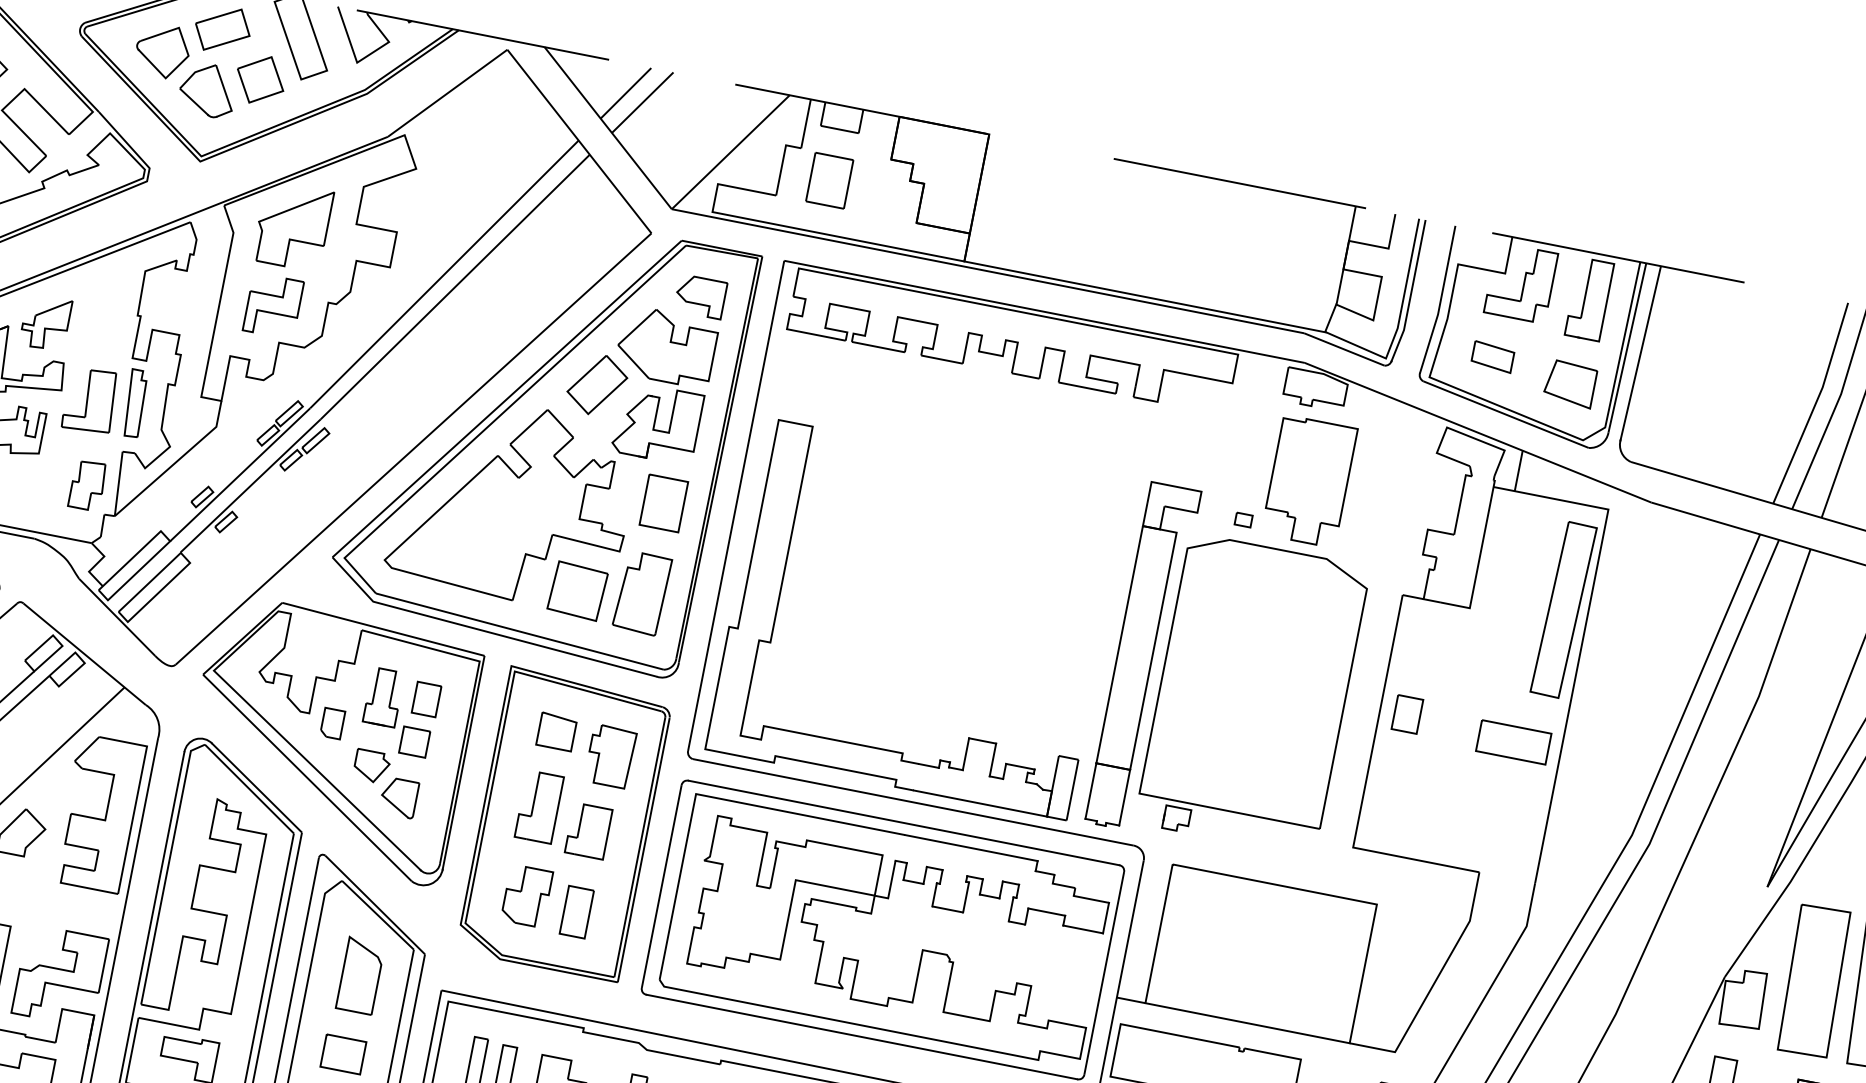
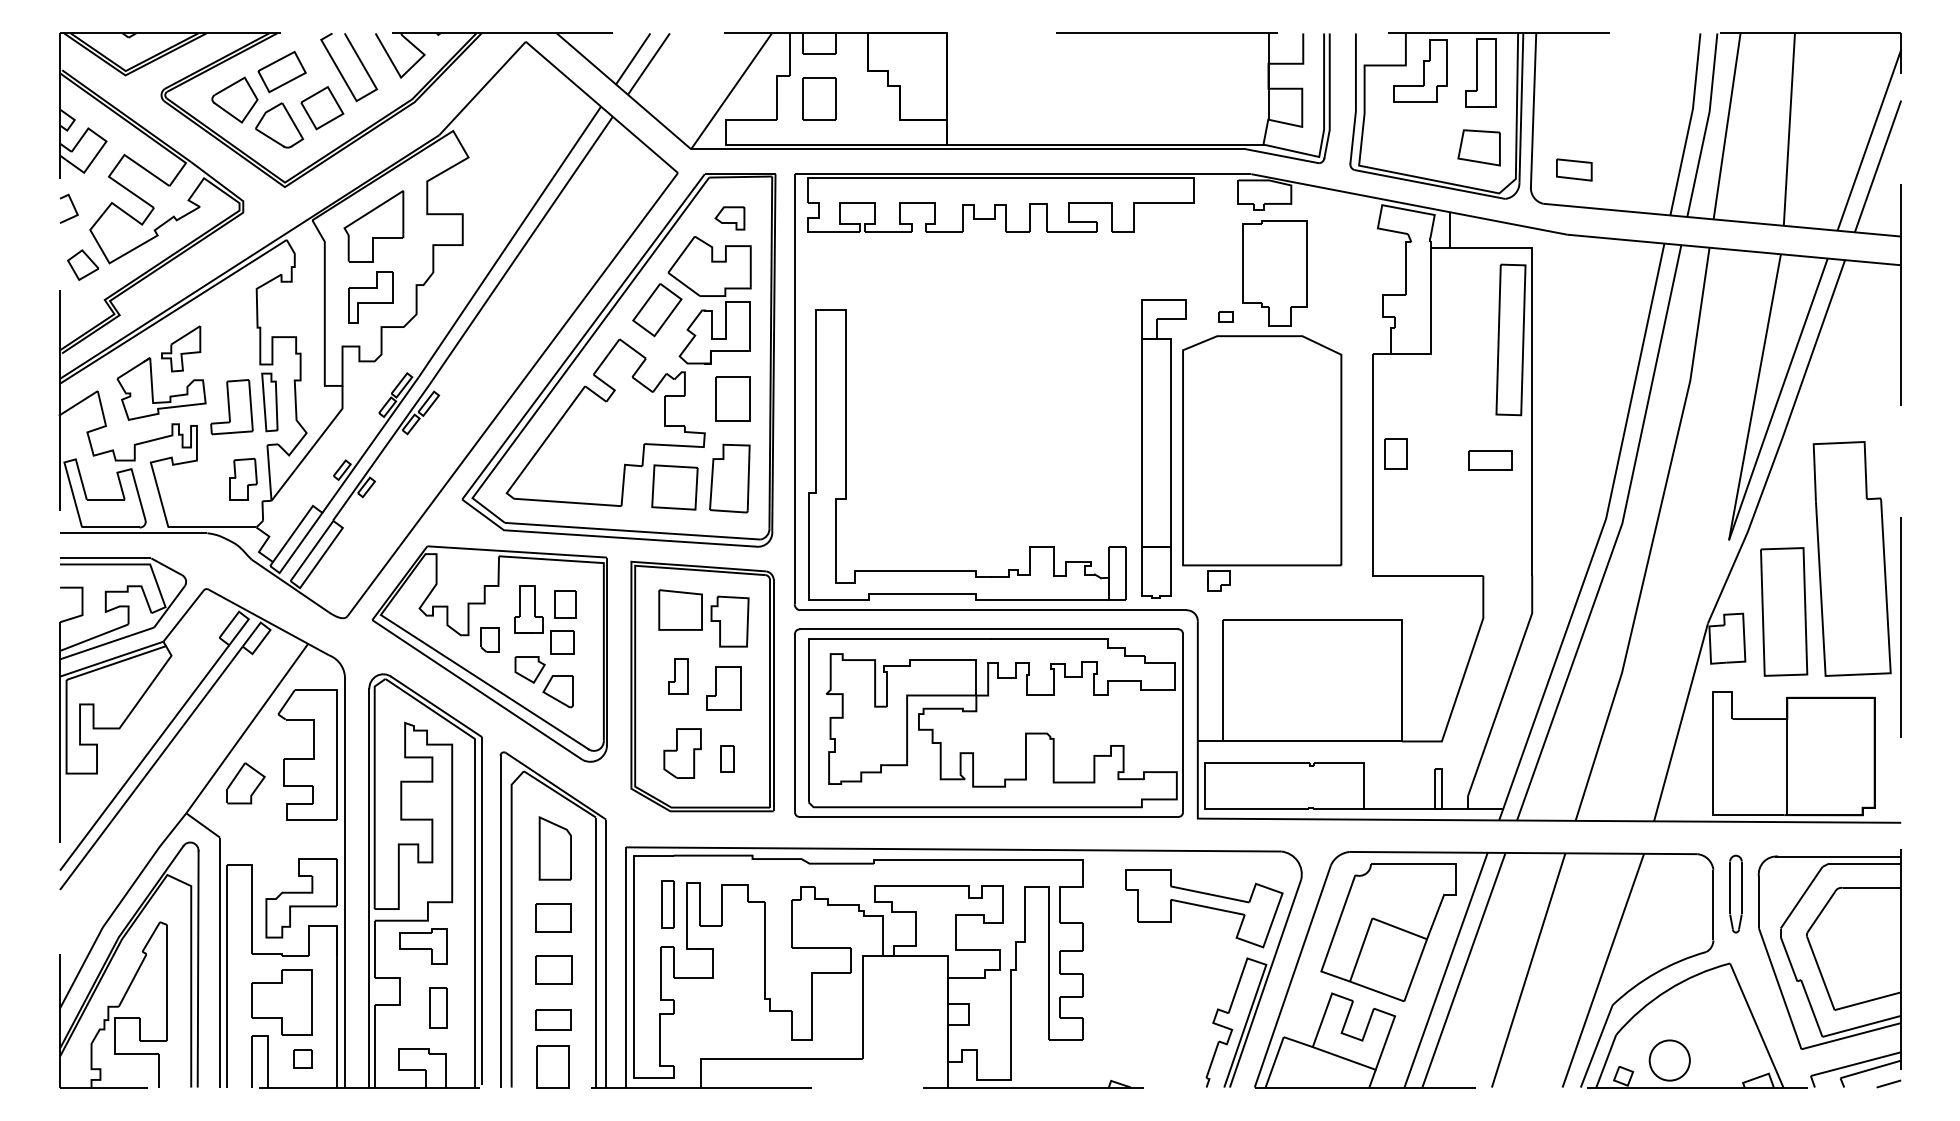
part: (700, 296) -> (729, 218), size x0.7
part: (1493, 356) -> (1574, 169), moved
part: (556, 731) -> (680, 609), size x1.4
part: (1513, 742) -> (1490, 460), size x0.7
part: (538, 806) -> (677, 675), size x0.6
part: (576, 911) -> (727, 758), size x0.6

